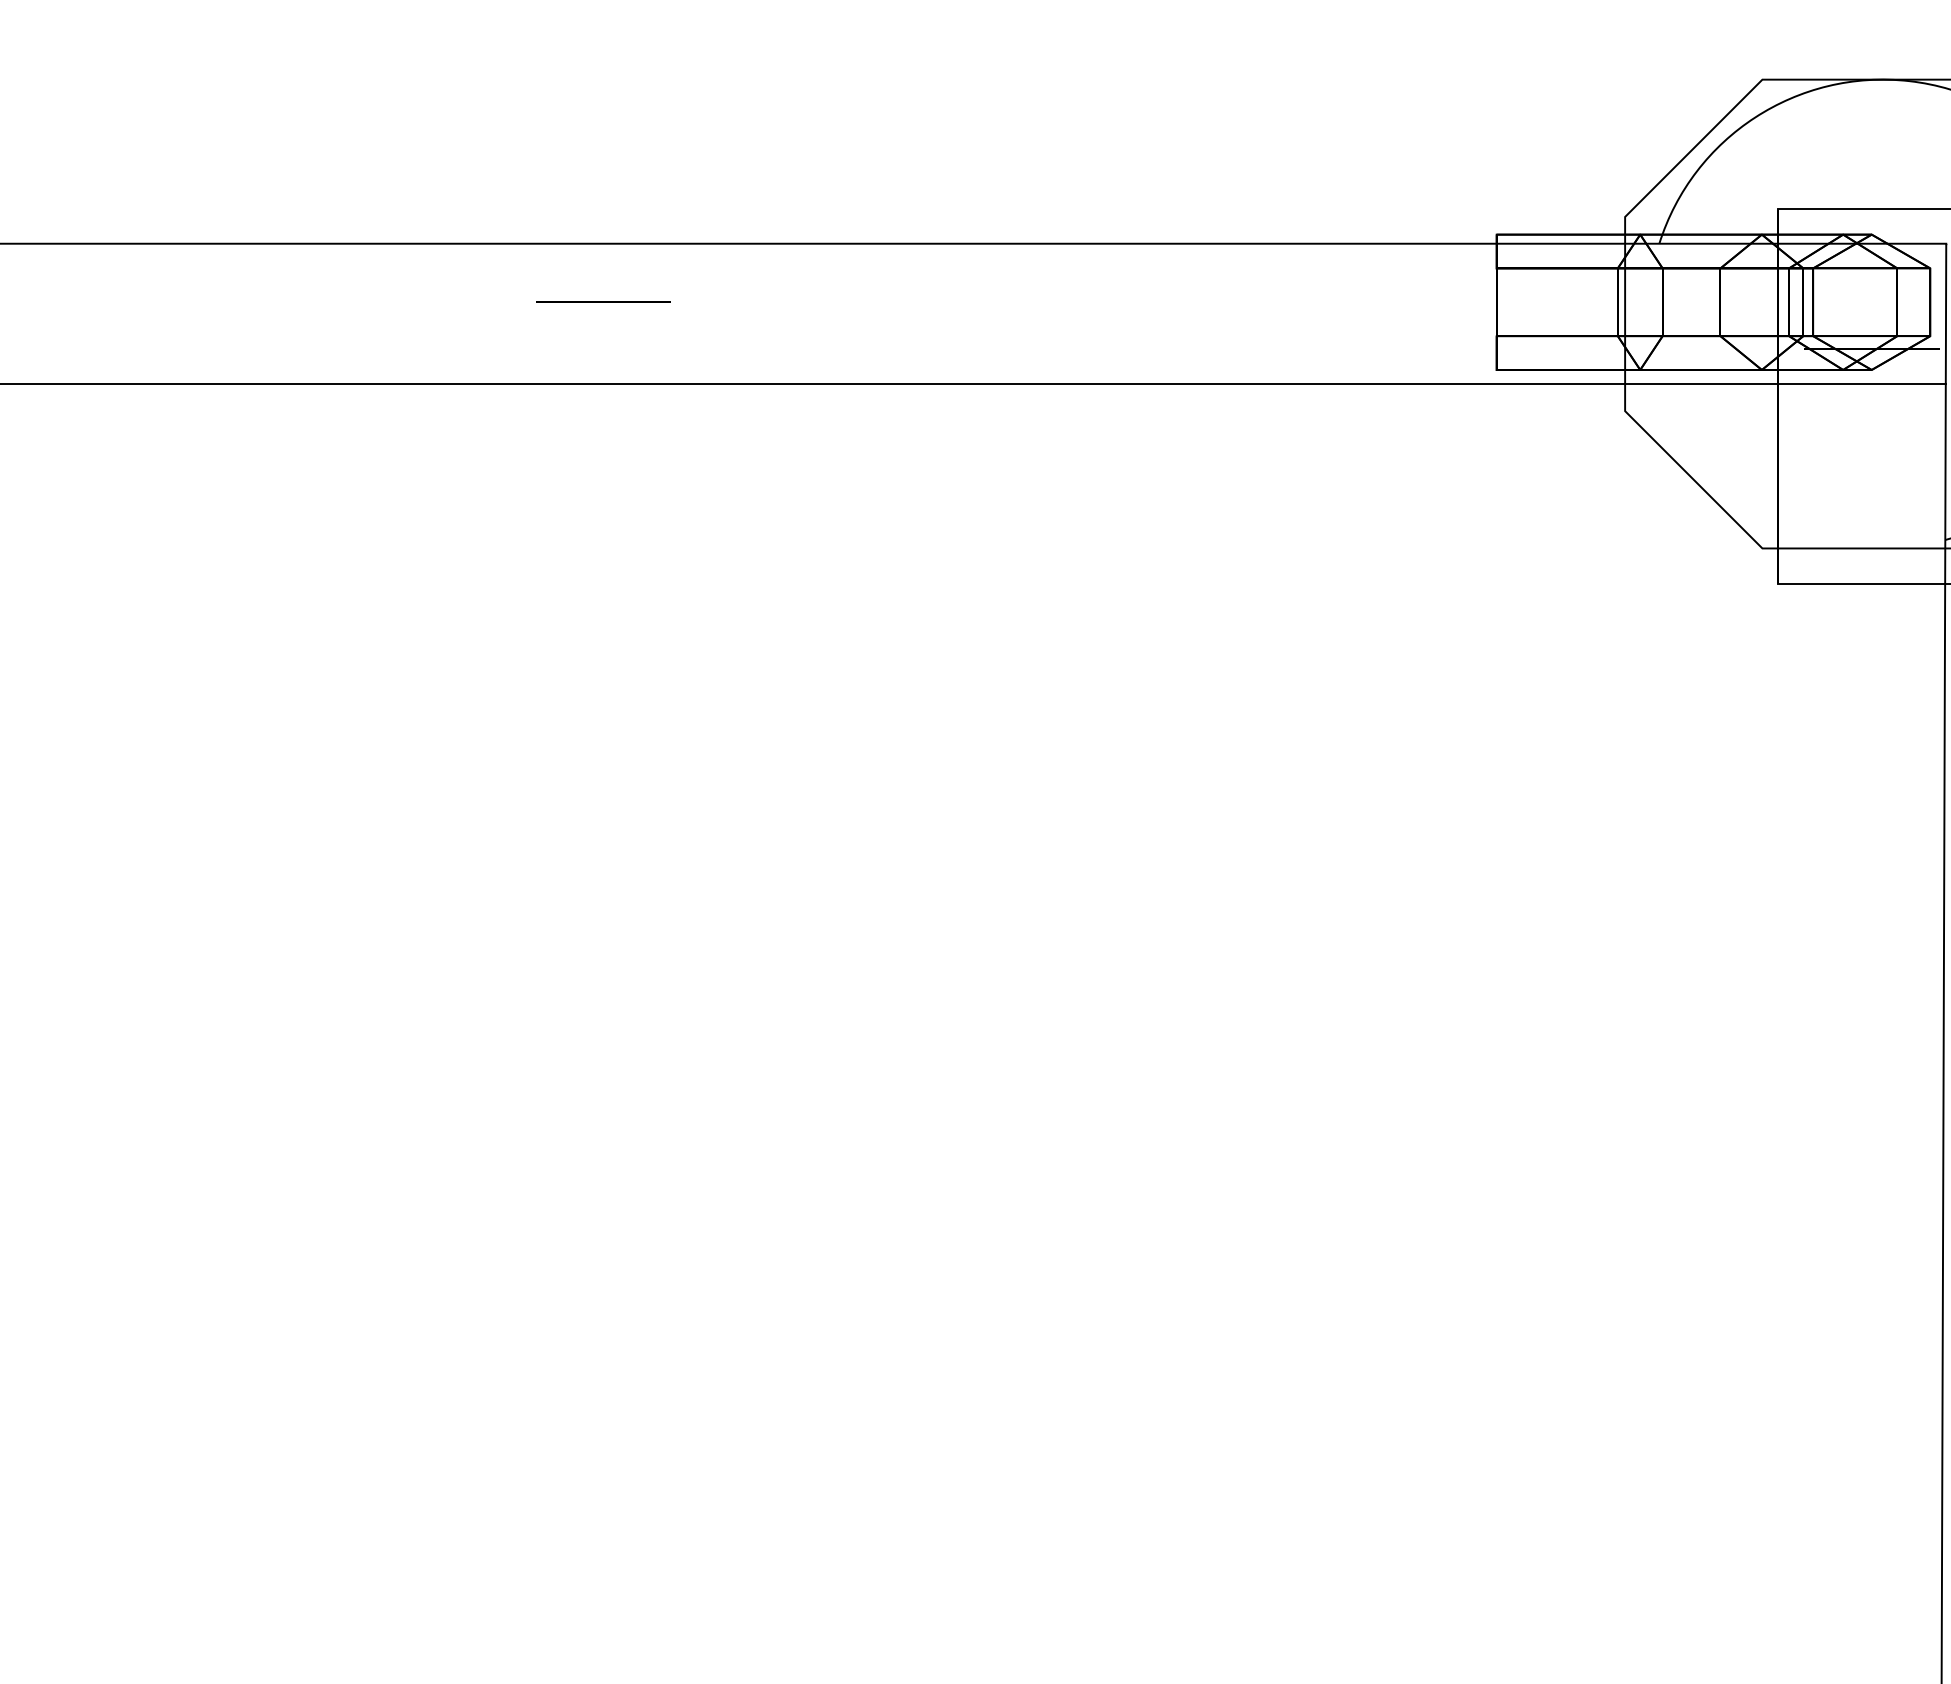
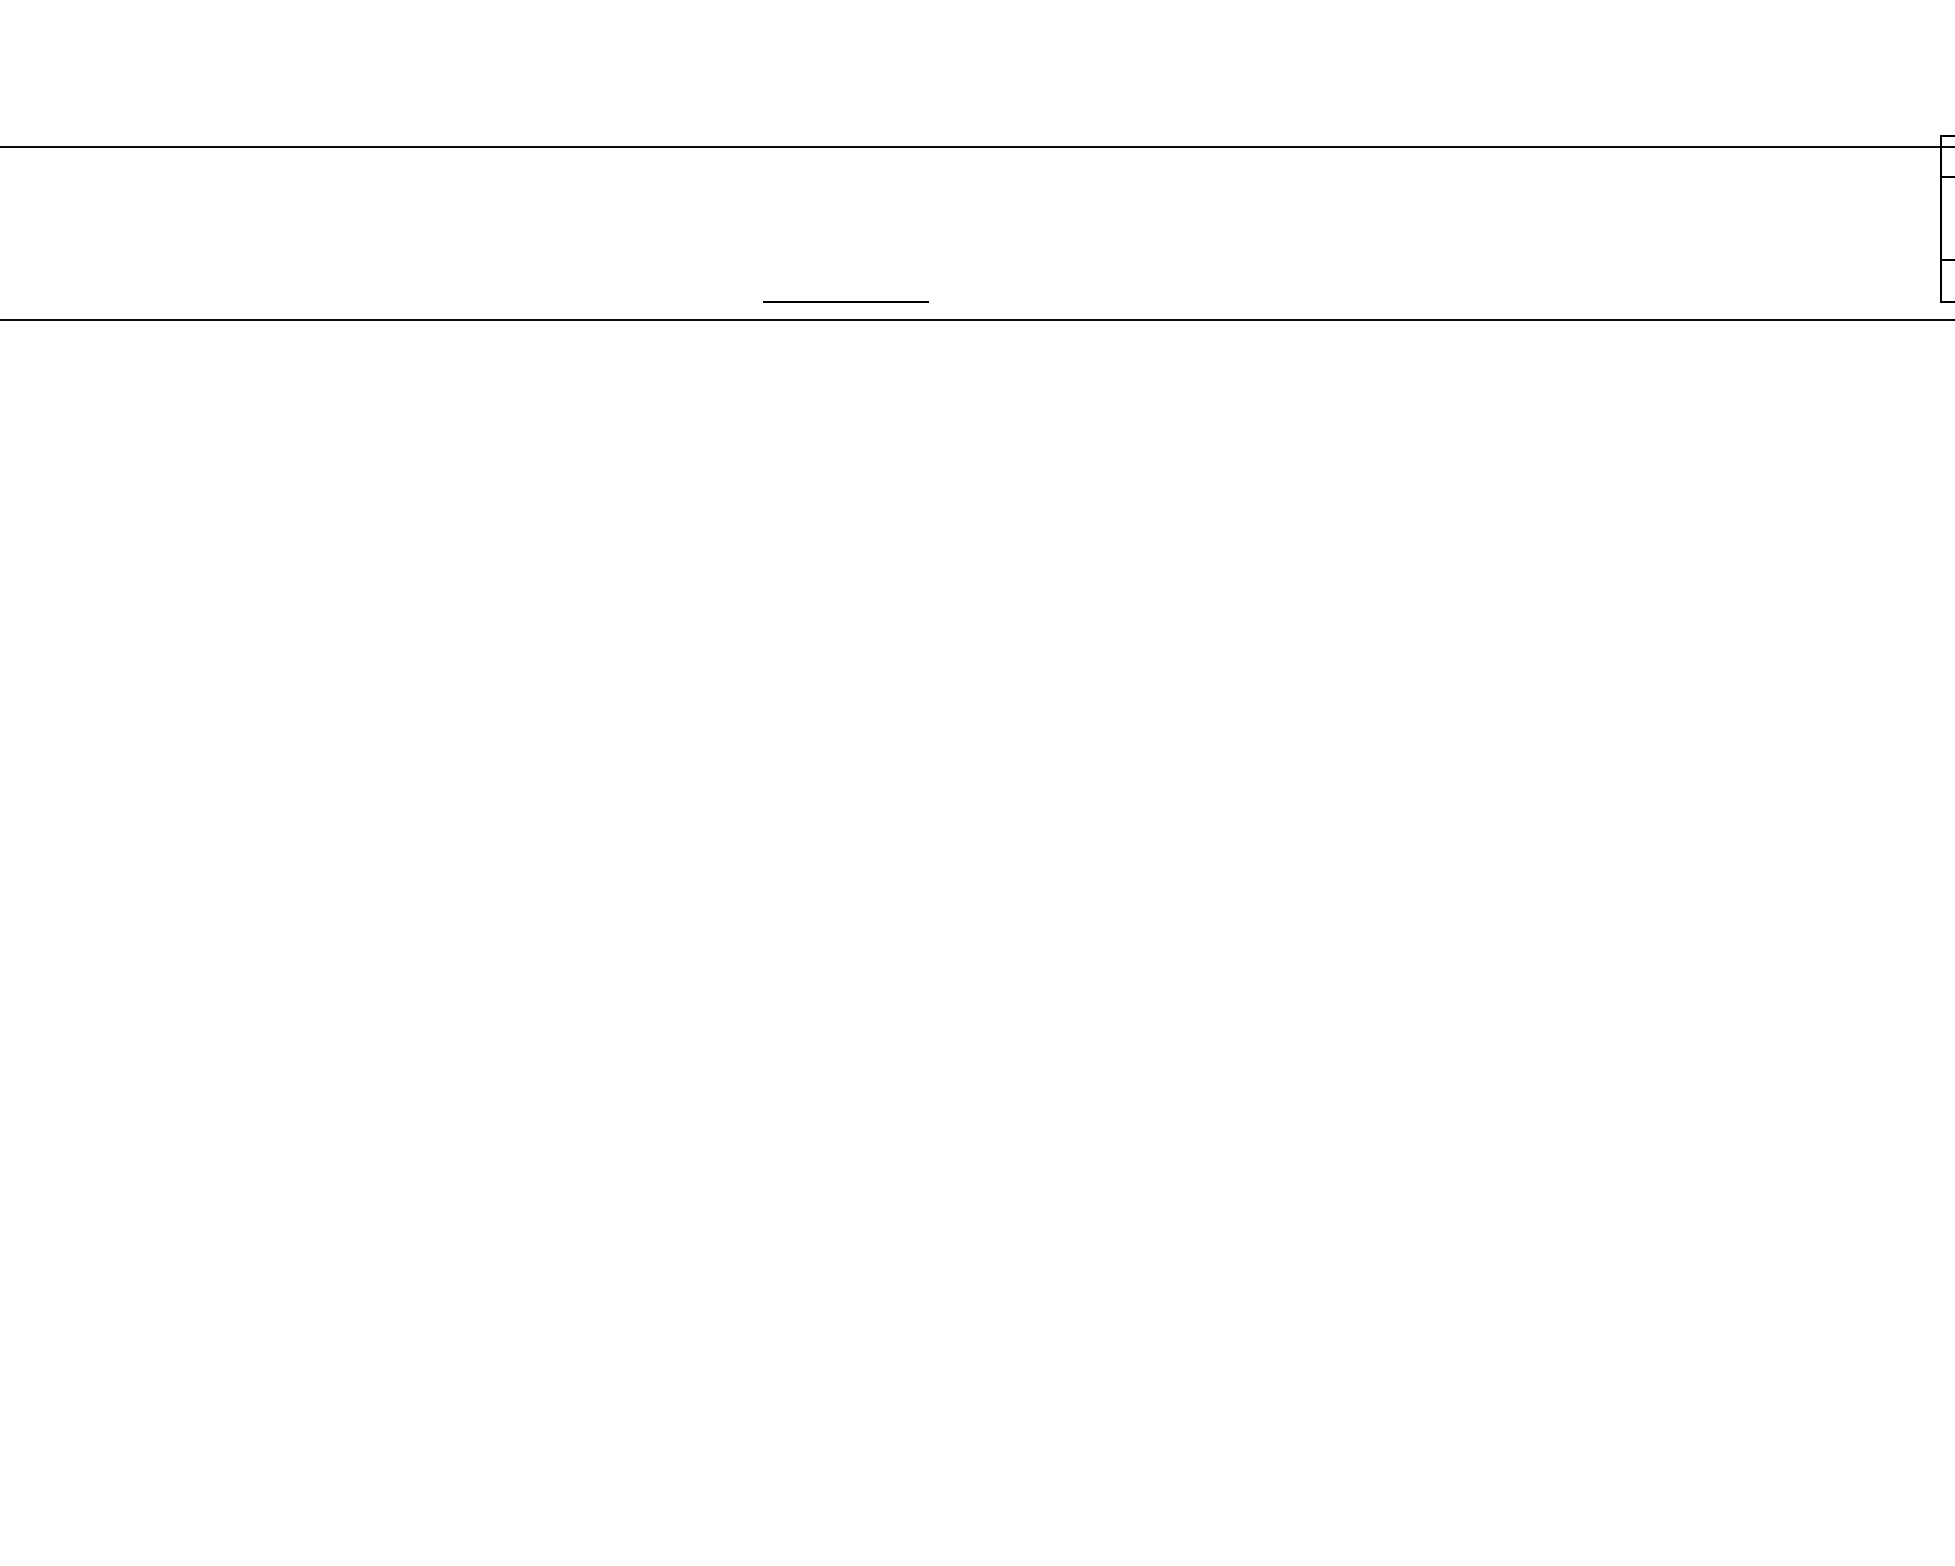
line: (603, 301) -> (845, 301), moved

